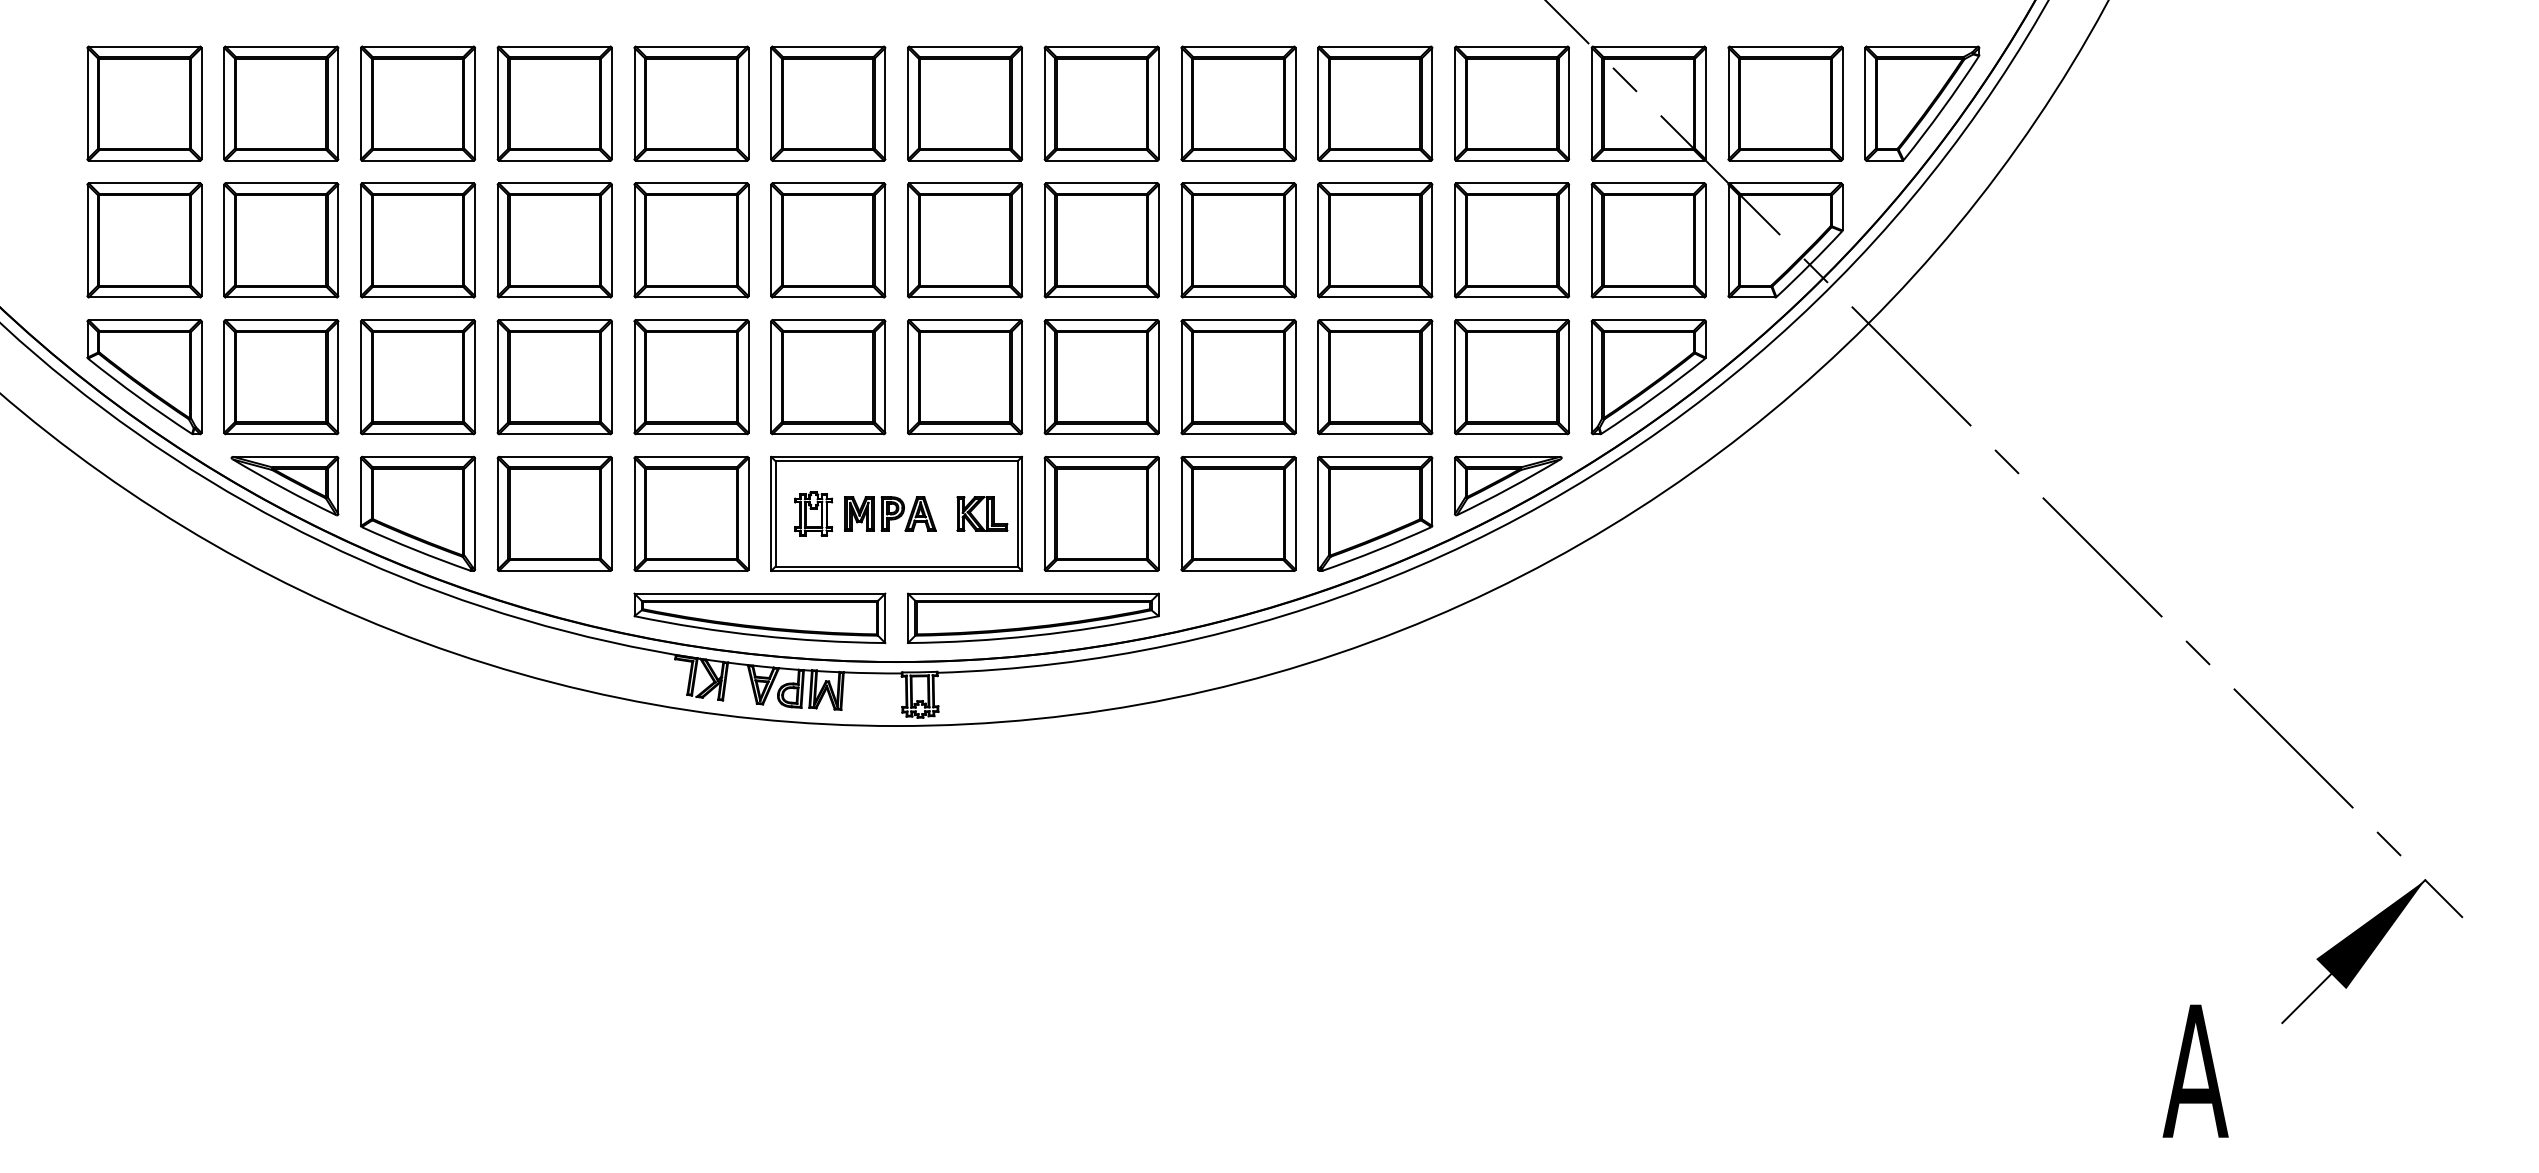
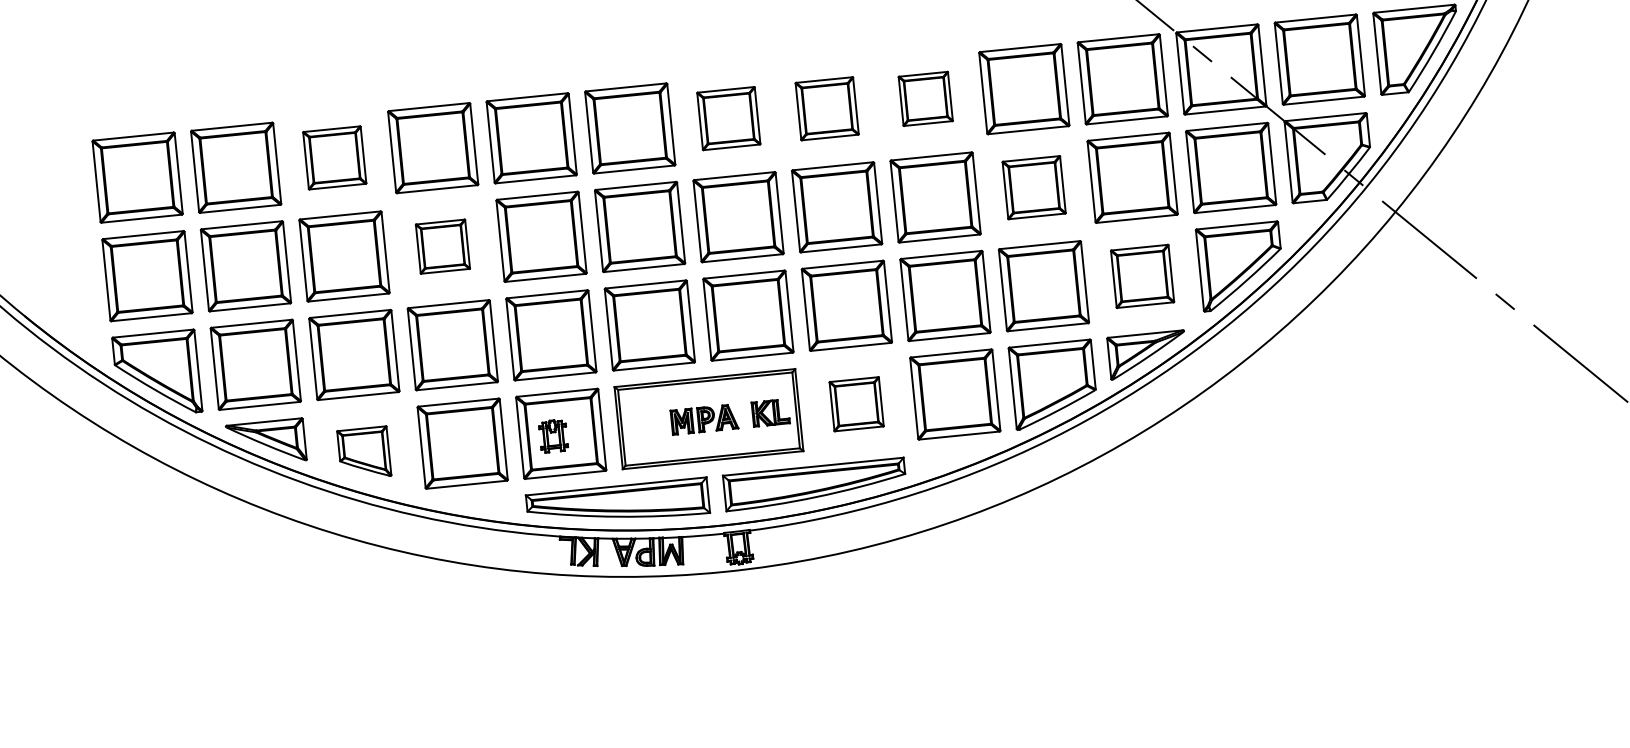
part: (418, 103) -> (335, 157), size x0.7
part: (965, 103) -> (729, 118), size x0.7
part: (1101, 103) -> (827, 108), size x0.7
part: (1238, 103) -> (925, 98), size x0.6
part: (554, 240) -> (442, 246), size x0.6
part: (1375, 240) -> (1034, 187), size x0.7
part: (1512, 377) -> (1142, 276), size x0.7
part: (418, 513) -> (364, 453), size x0.6
part: (813, 513) -> (553, 435), moved
part: (1101, 513) -> (856, 404), size x0.6

